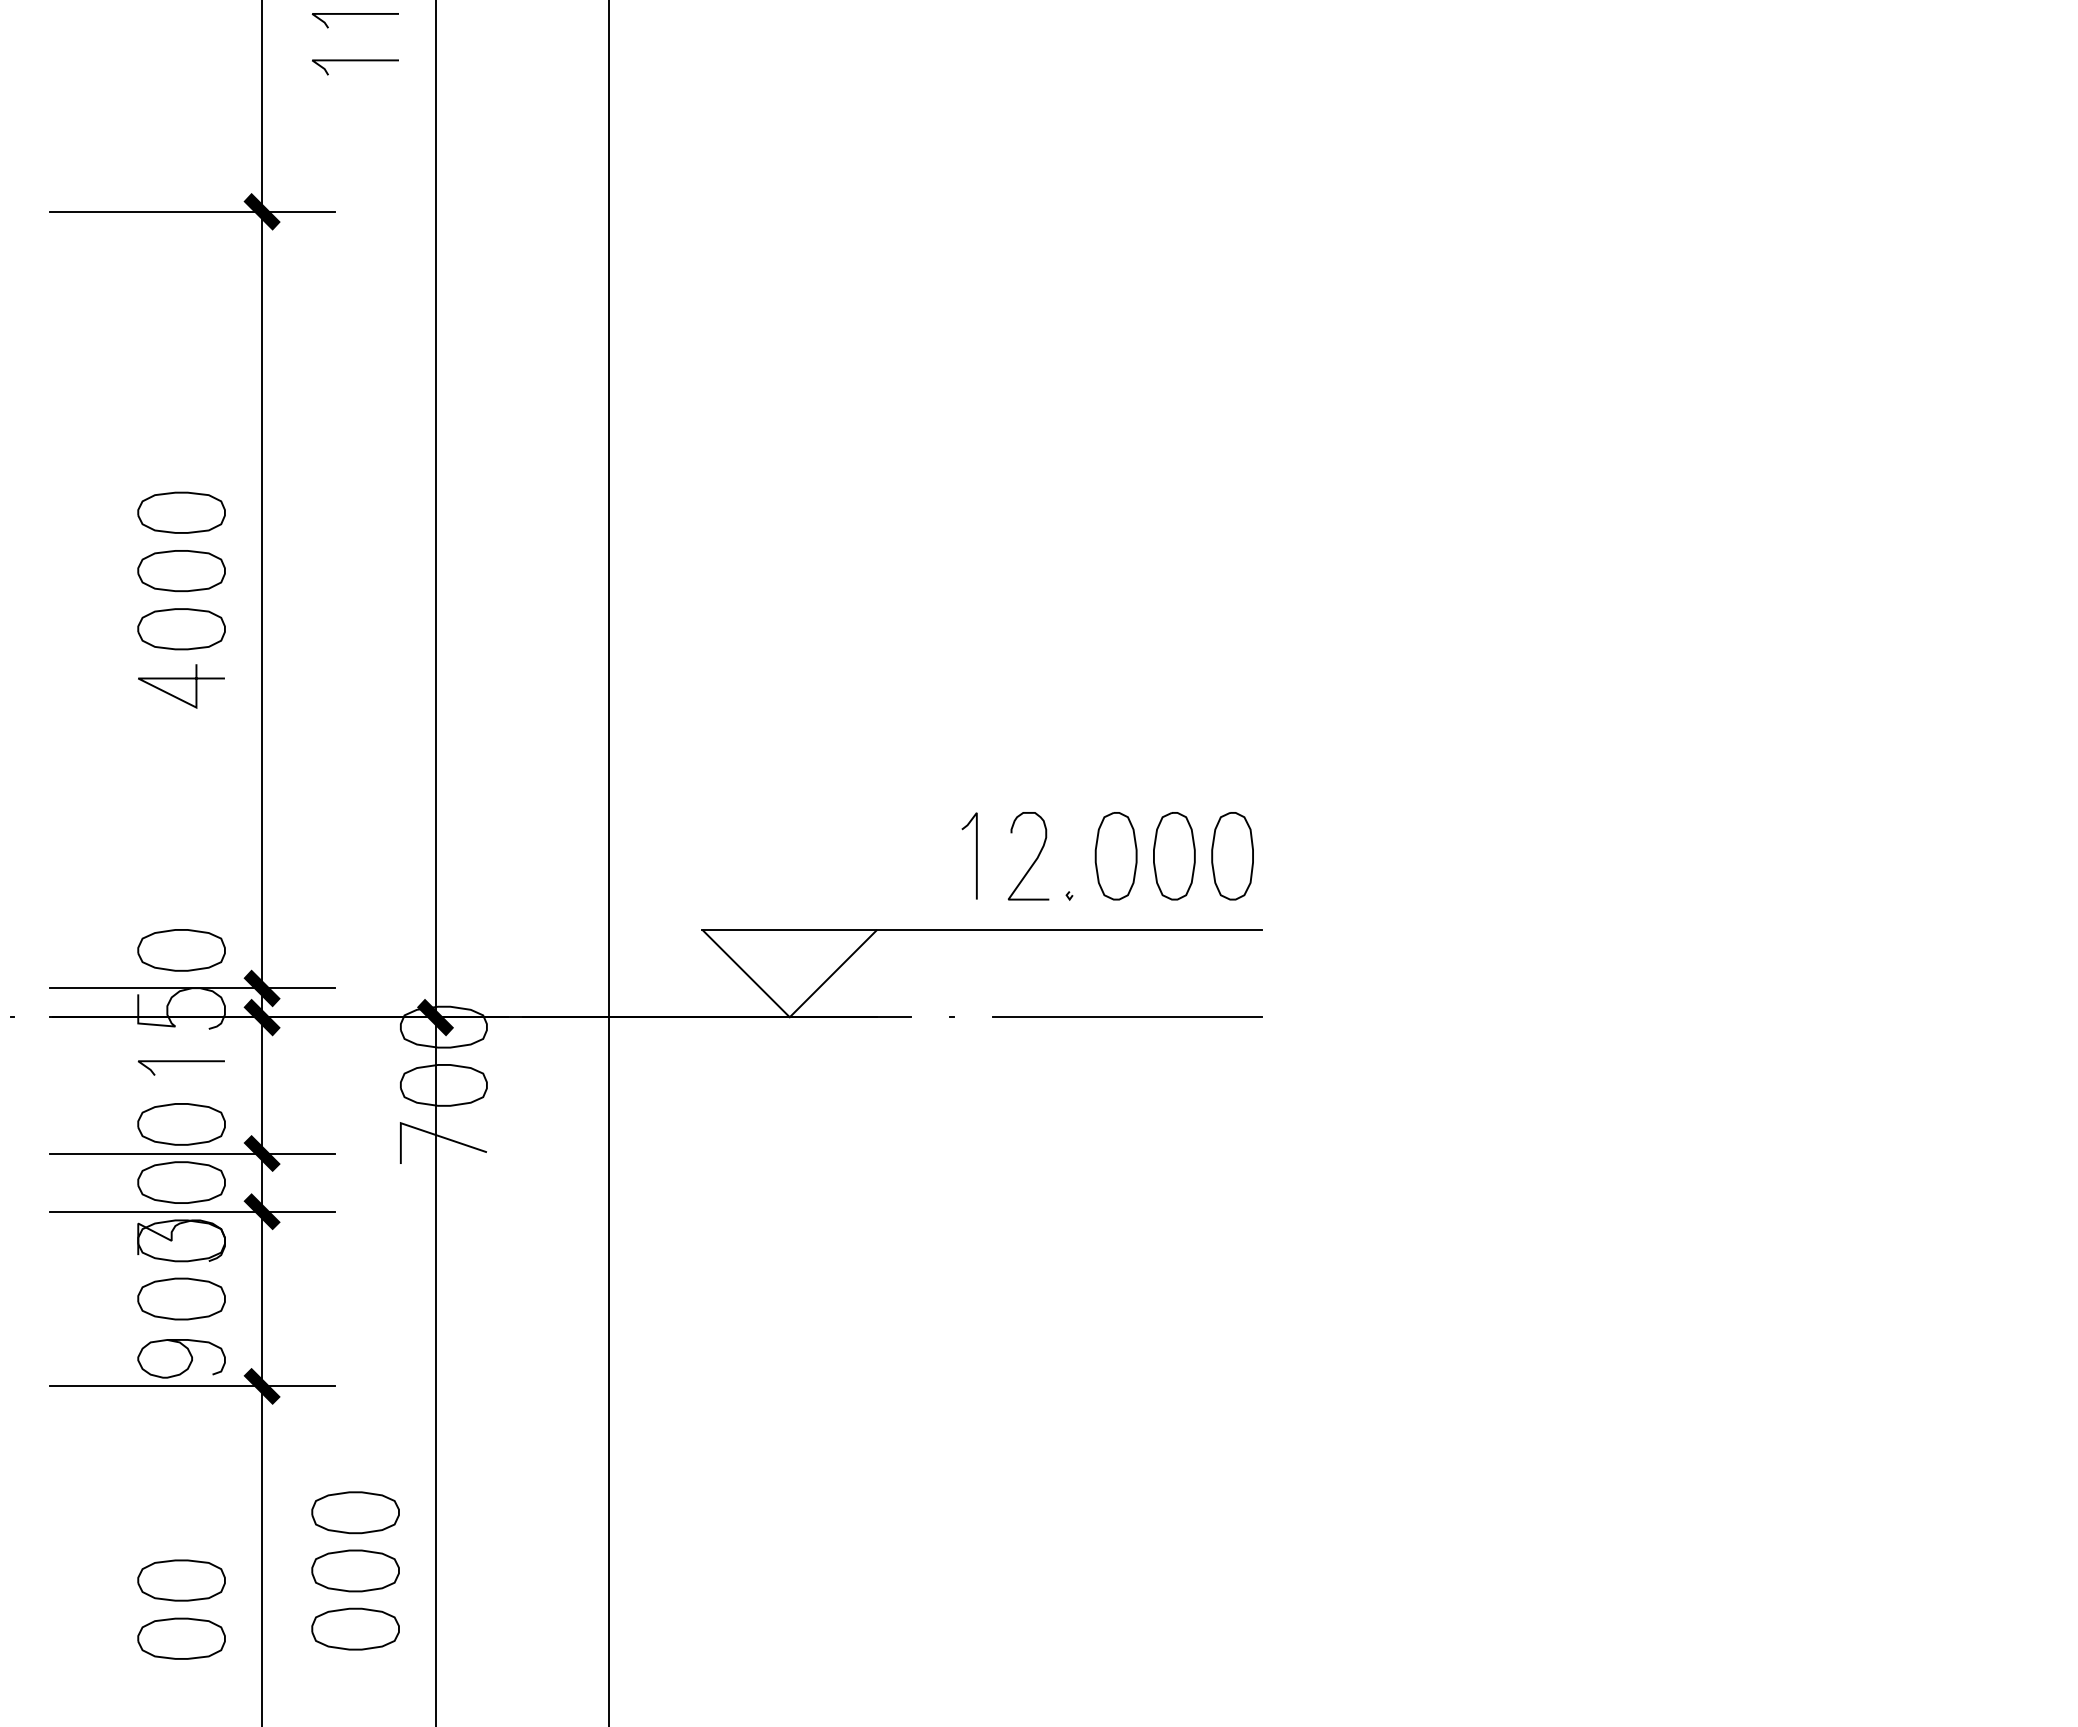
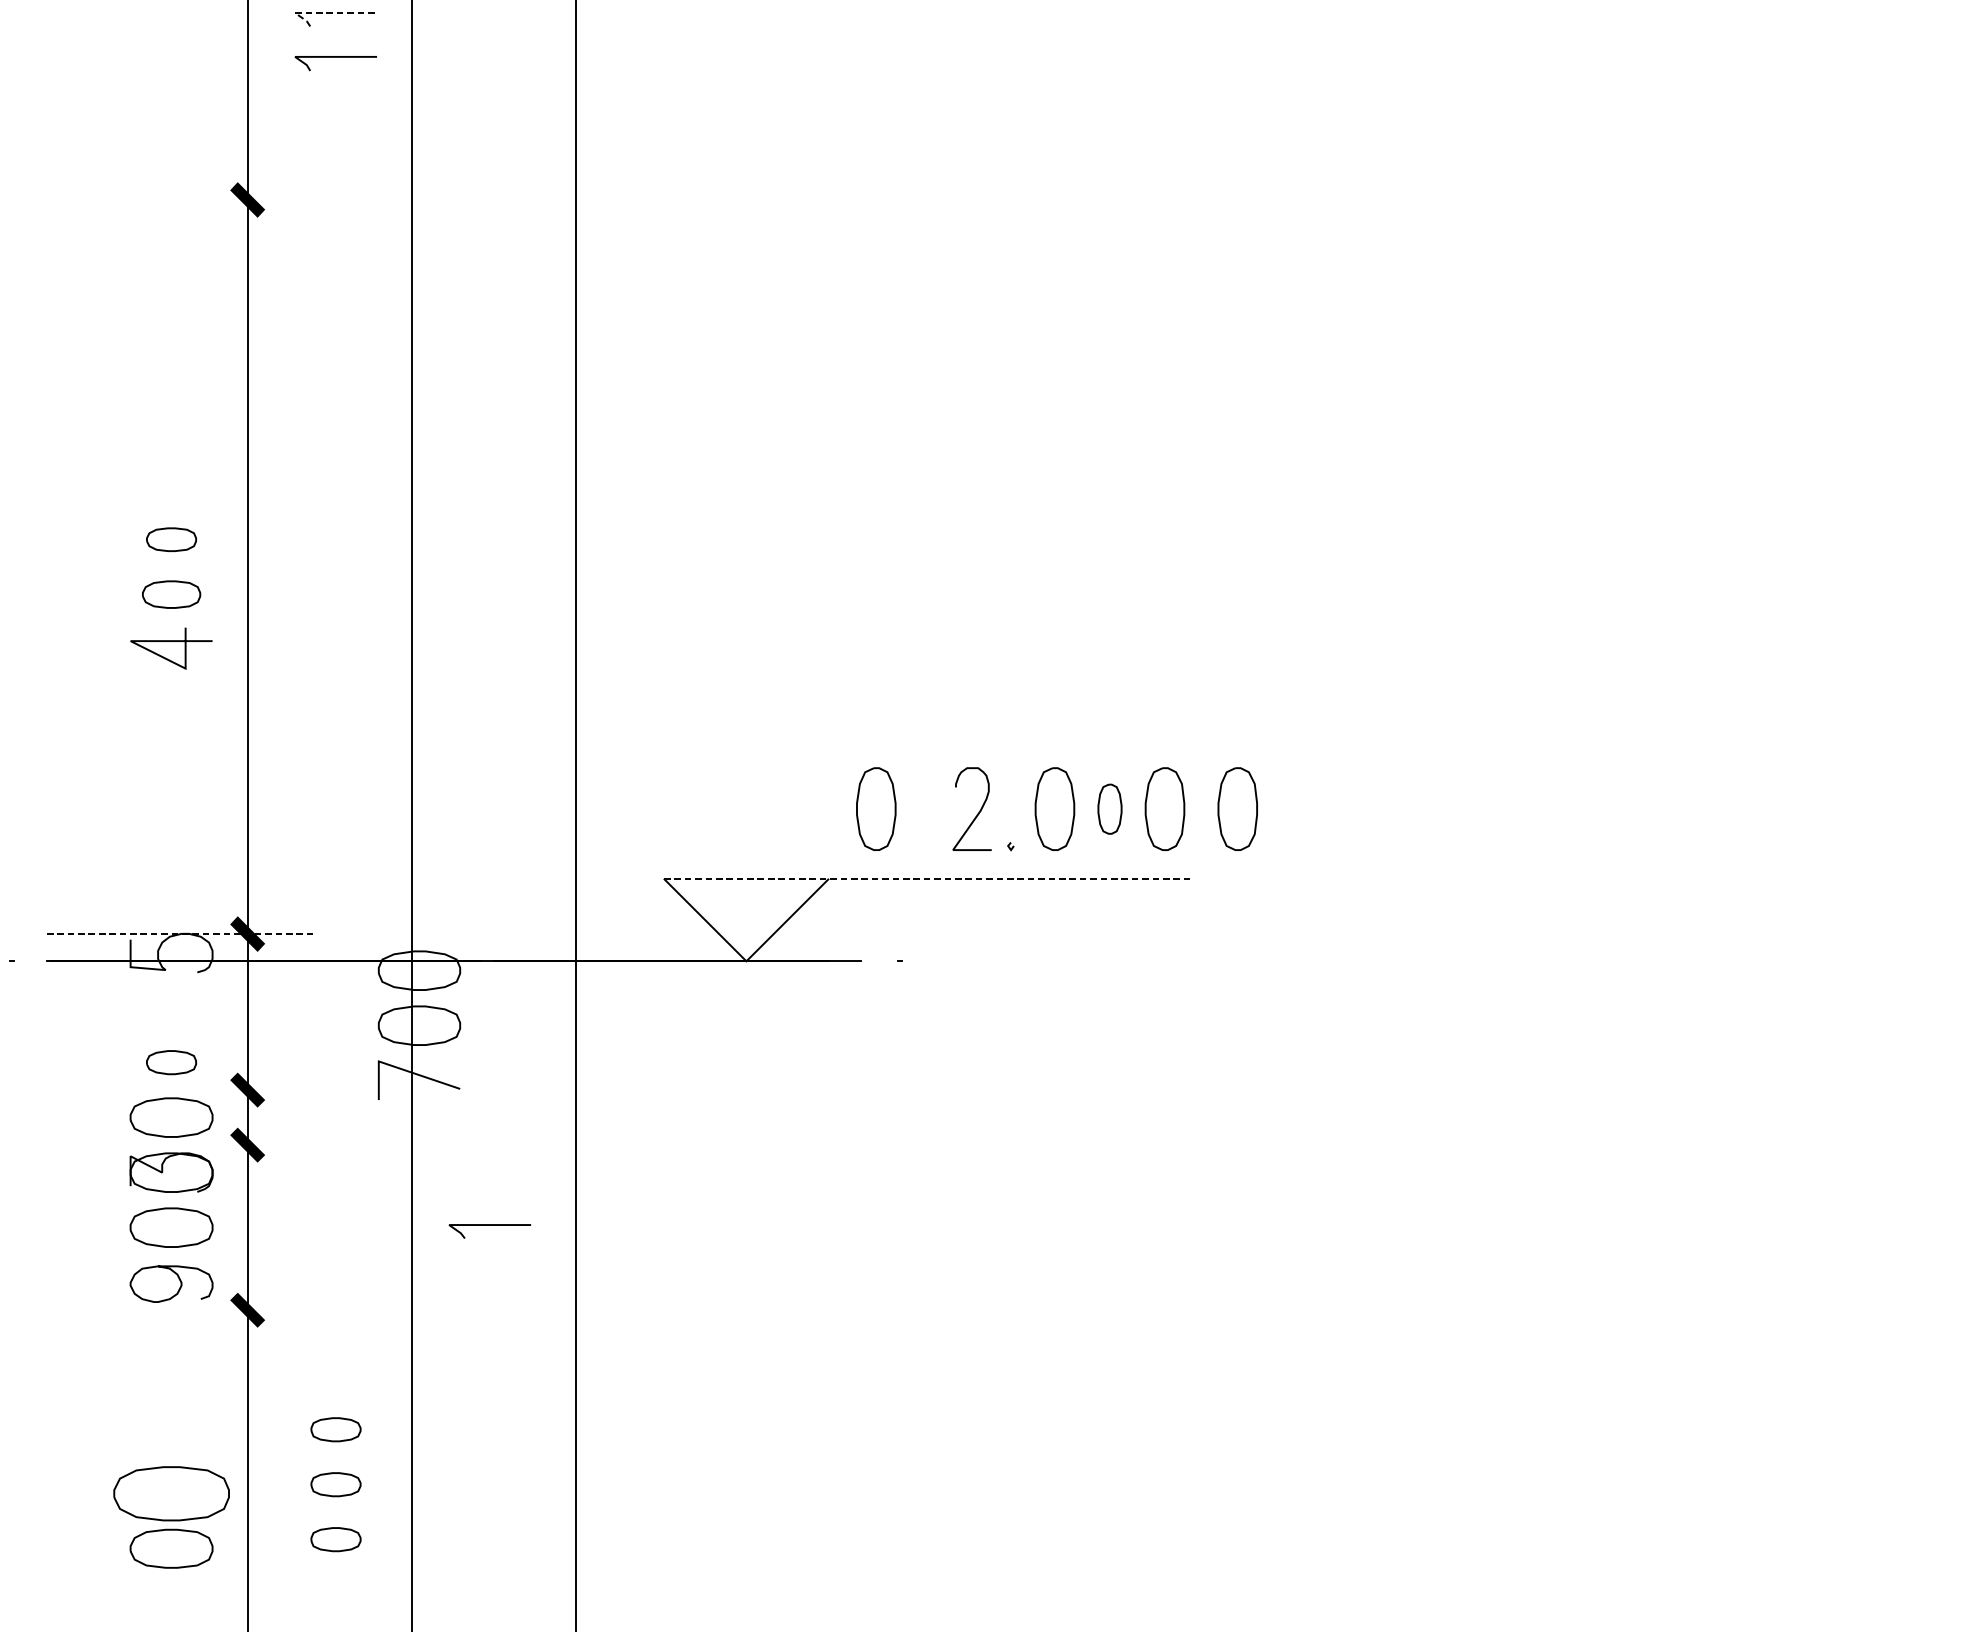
line: (343, 13) -> (324, 12), solid -> dashed
line: (191, 212) -> (180, 200), removed
part: (181, 512) -> (171, 484), removed
part: (181, 571) -> (171, 540), size x0.6
part: (181, 629) -> (171, 594), size x0.7
line: (976, 855) -> (922, 808), removed
part: (926, 856) -> (875, 809), added
part: (1174, 856) -> (1110, 809), size x0.6
part: (1309, 856) -> (1237, 809), added
line: (982, 929) -> (928, 878), solid -> dashed
part: (181, 950) -> (171, 898), removed
line: (192, 988) -> (181, 934), solid -> dashed
fill: (261, 1017) -> (247, 961), removed
fill: (435, 1017) -> (411, 961), removed
line: (1126, 1017) -> (1064, 961), removed
line: (180, 1062) -> (489, 1226), moved
part: (181, 1124) -> (171, 1062), size x0.6
line: (191, 1153) -> (180, 1090), removed
line: (191, 1211) -> (180, 1144), removed
line: (191, 1386) -> (180, 1310), removed
part: (355, 1512) -> (335, 1429), size x0.6
part: (355, 1570) -> (335, 1484), size x0.6
part: (181, 1580) -> (171, 1493), size x1.4
part: (355, 1628) -> (335, 1539), size x0.6

